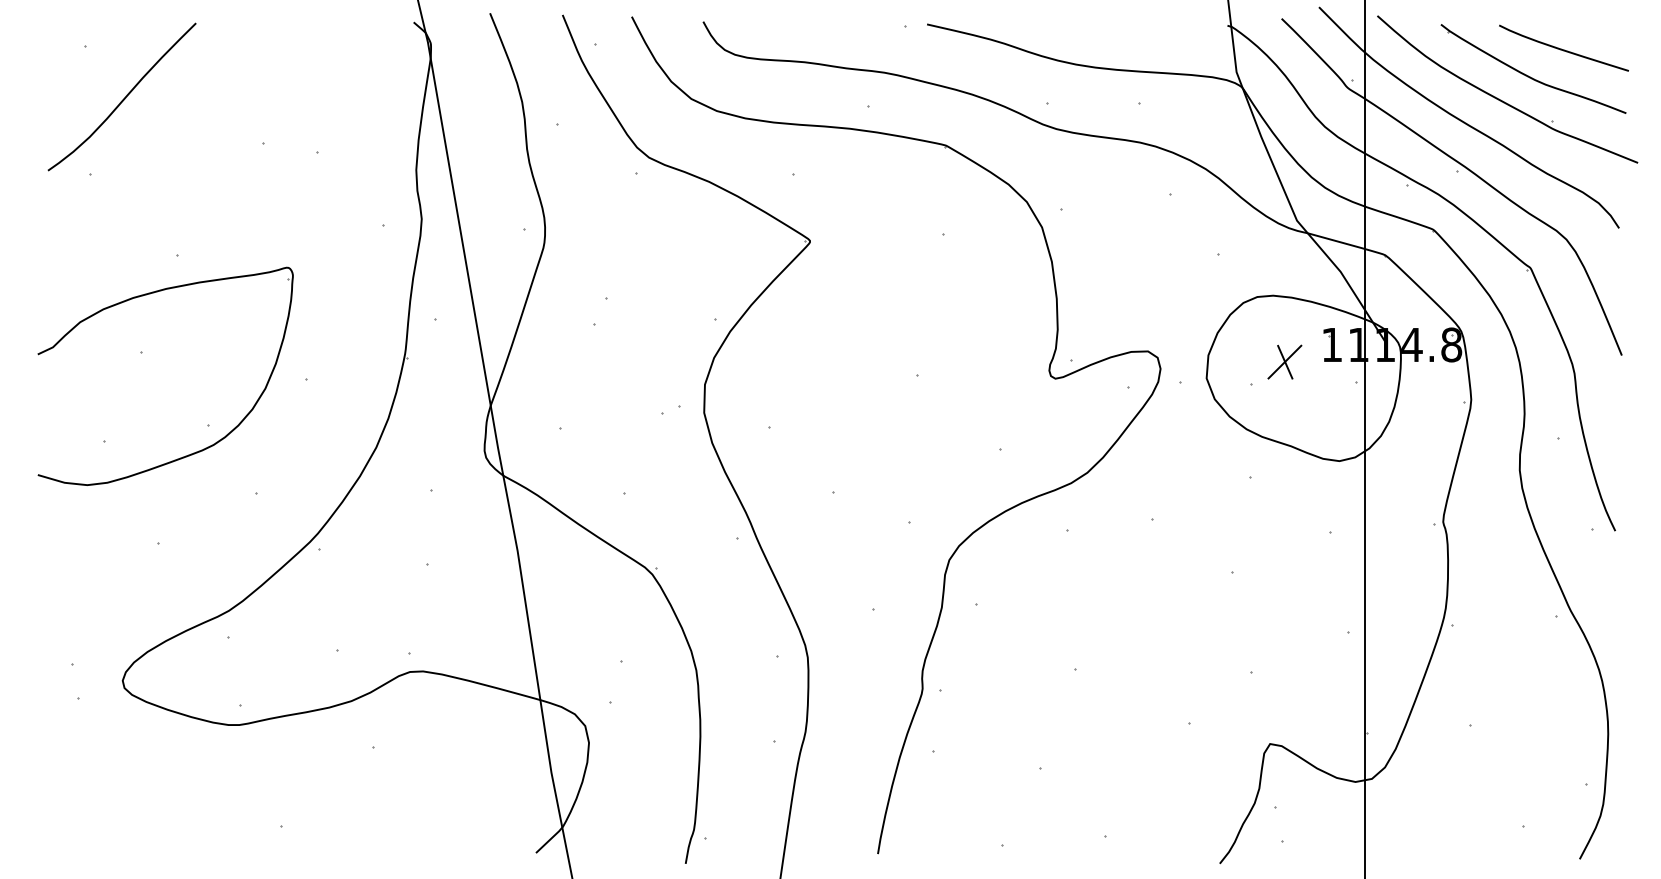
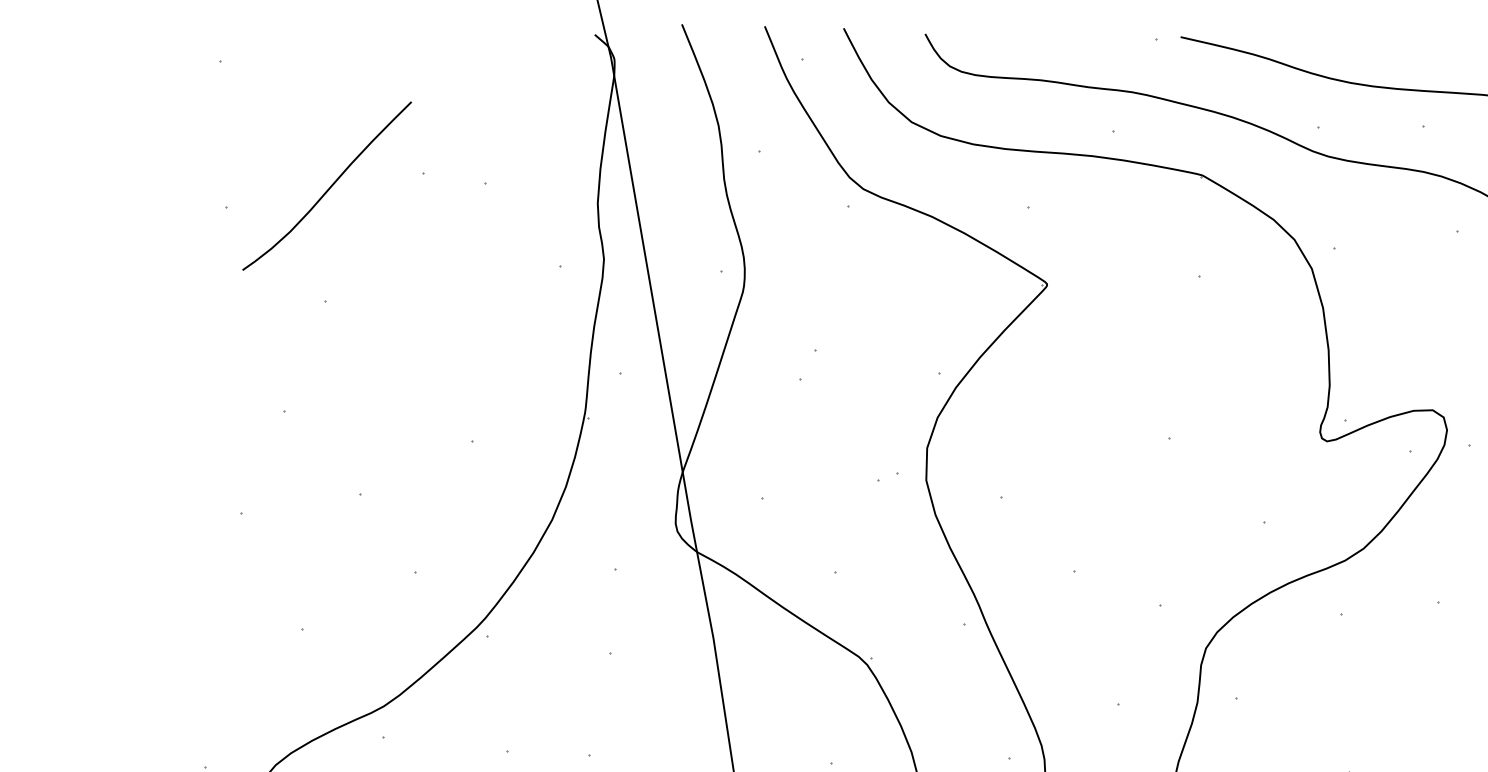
curve: (123, 98) -> (328, 187), moved
part: (193, 452) -> (343, 525), removed

